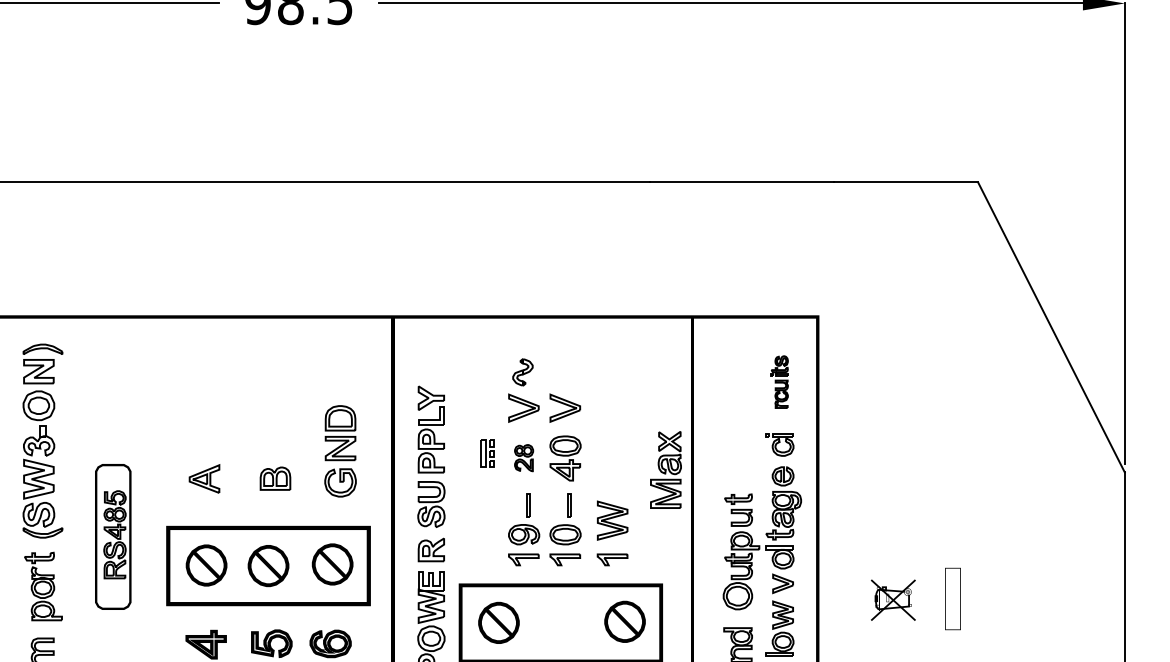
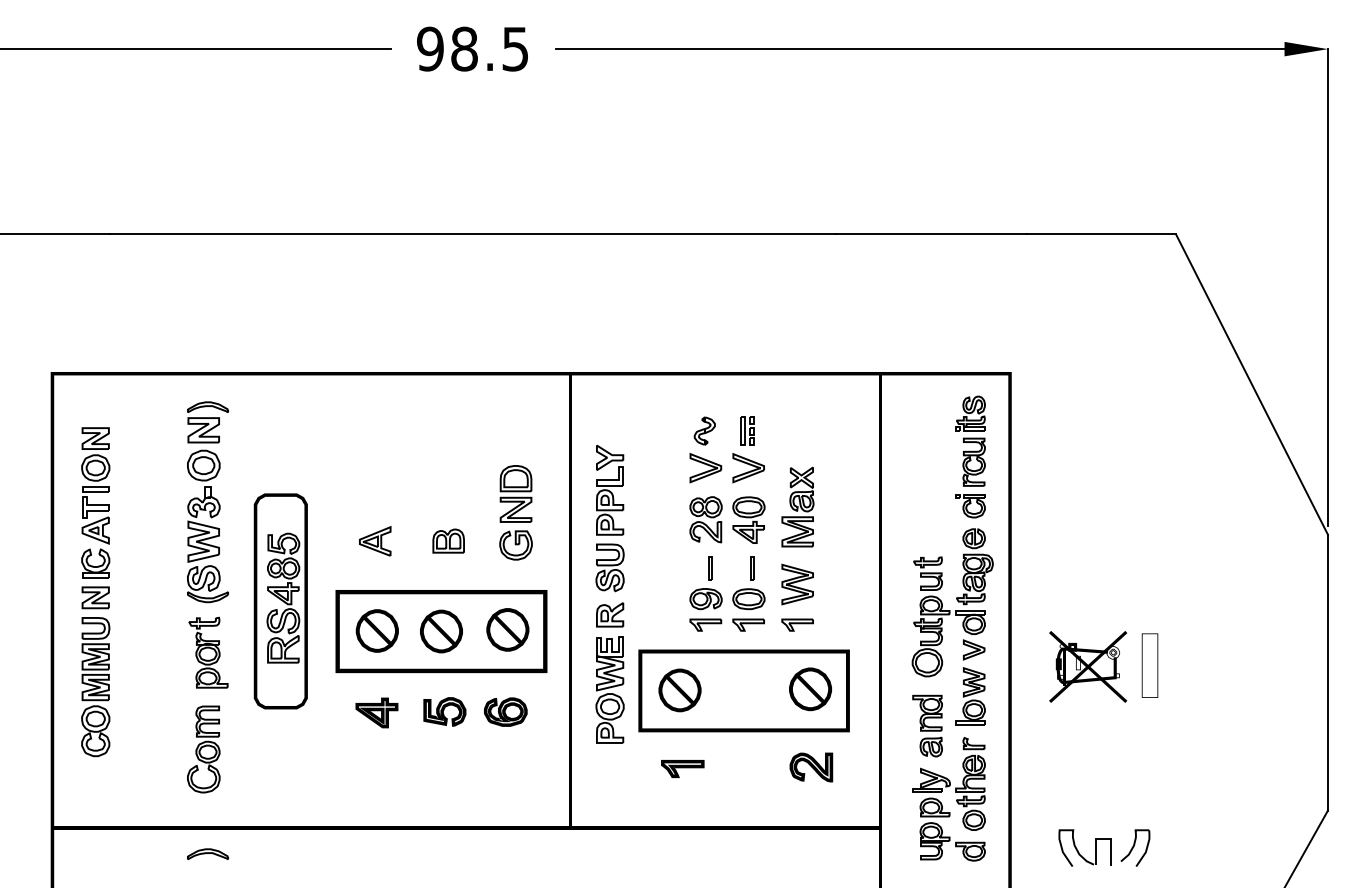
part: (779, 381) -> (970, 440), size x1.67
part: (487, 452) -> (747, 430), moved
part: (523, 457) -> (705, 519), size x1.67
part: (665, 469) -> (797, 506), moved
part: (113, 537) -> (280, 601), size x1.43
part: (893, 599) -> (1088, 666), size x1.67

